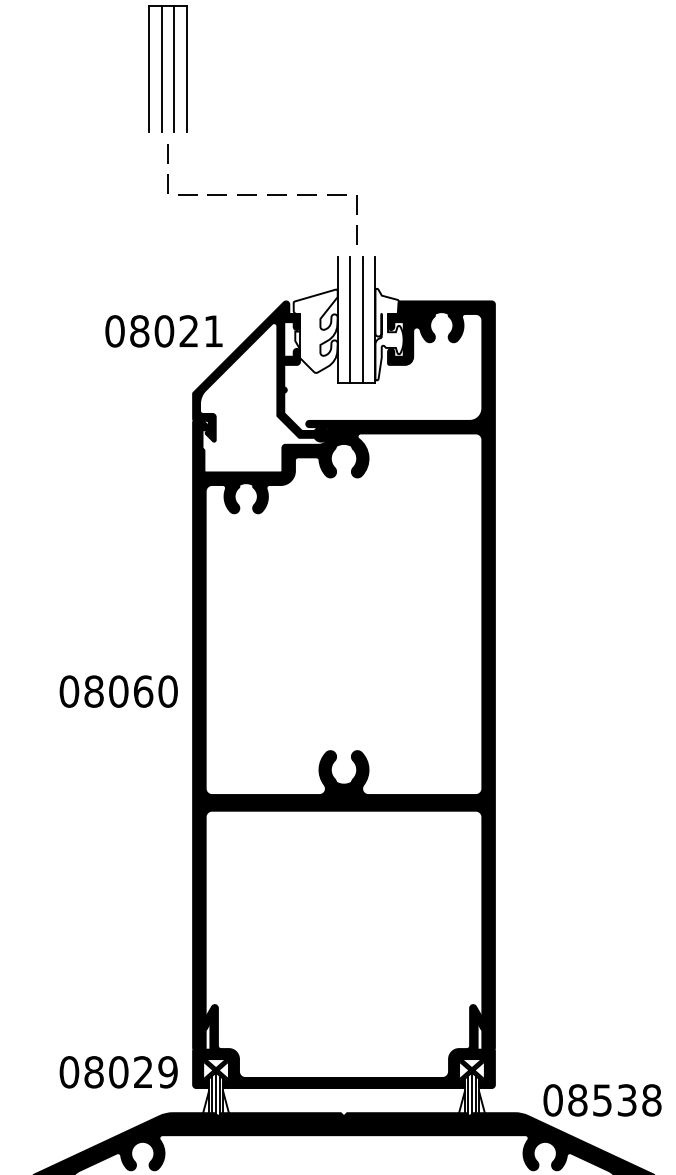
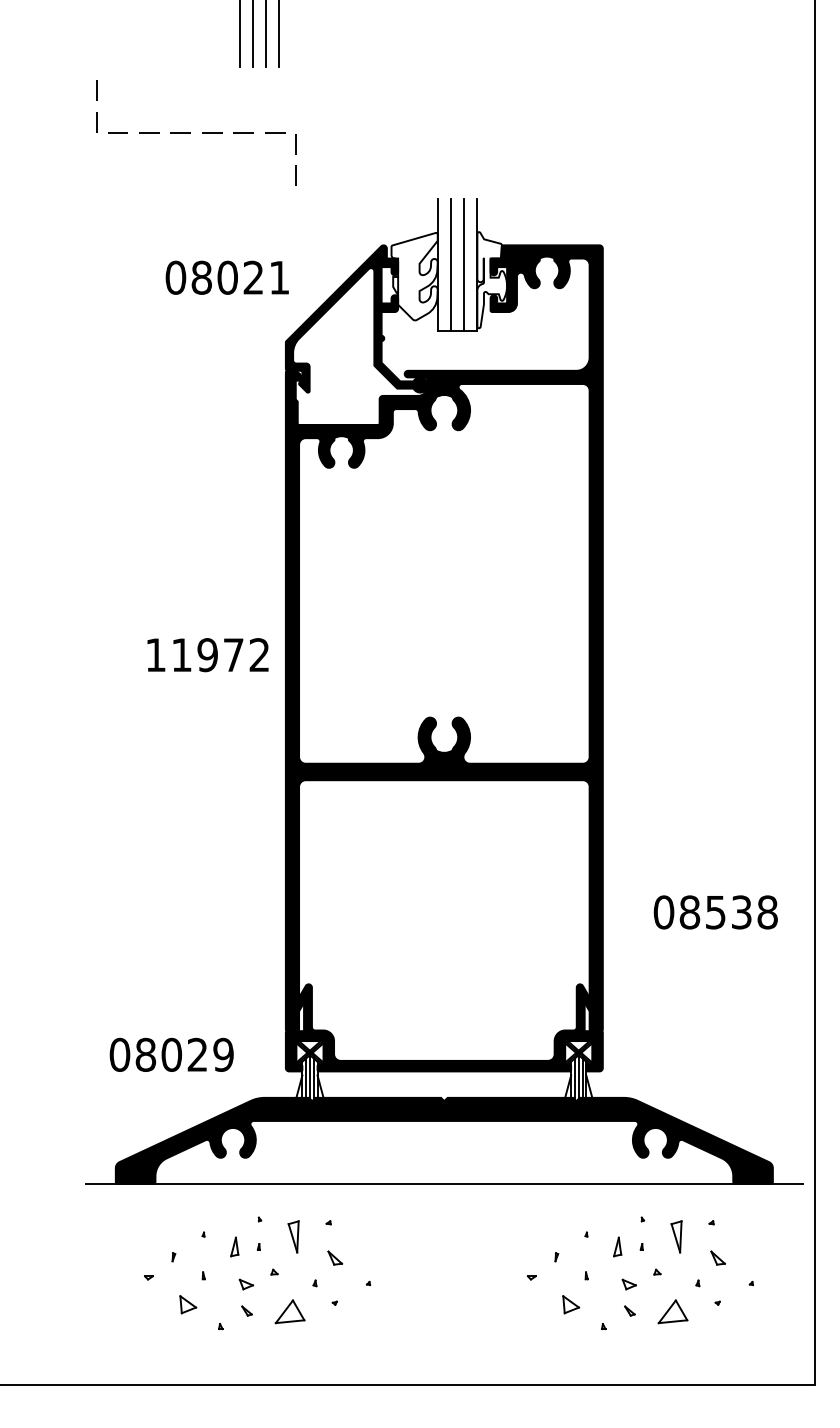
line: (256, 193) -> (190, 132), moved
text: (163, 331) -> (226, 277), moved
text: (118, 691) -> (207, 655), 08060 -> 11972
text: (118, 1071) -> (171, 1054), moved
text: (602, 1100) -> (715, 912), moved

